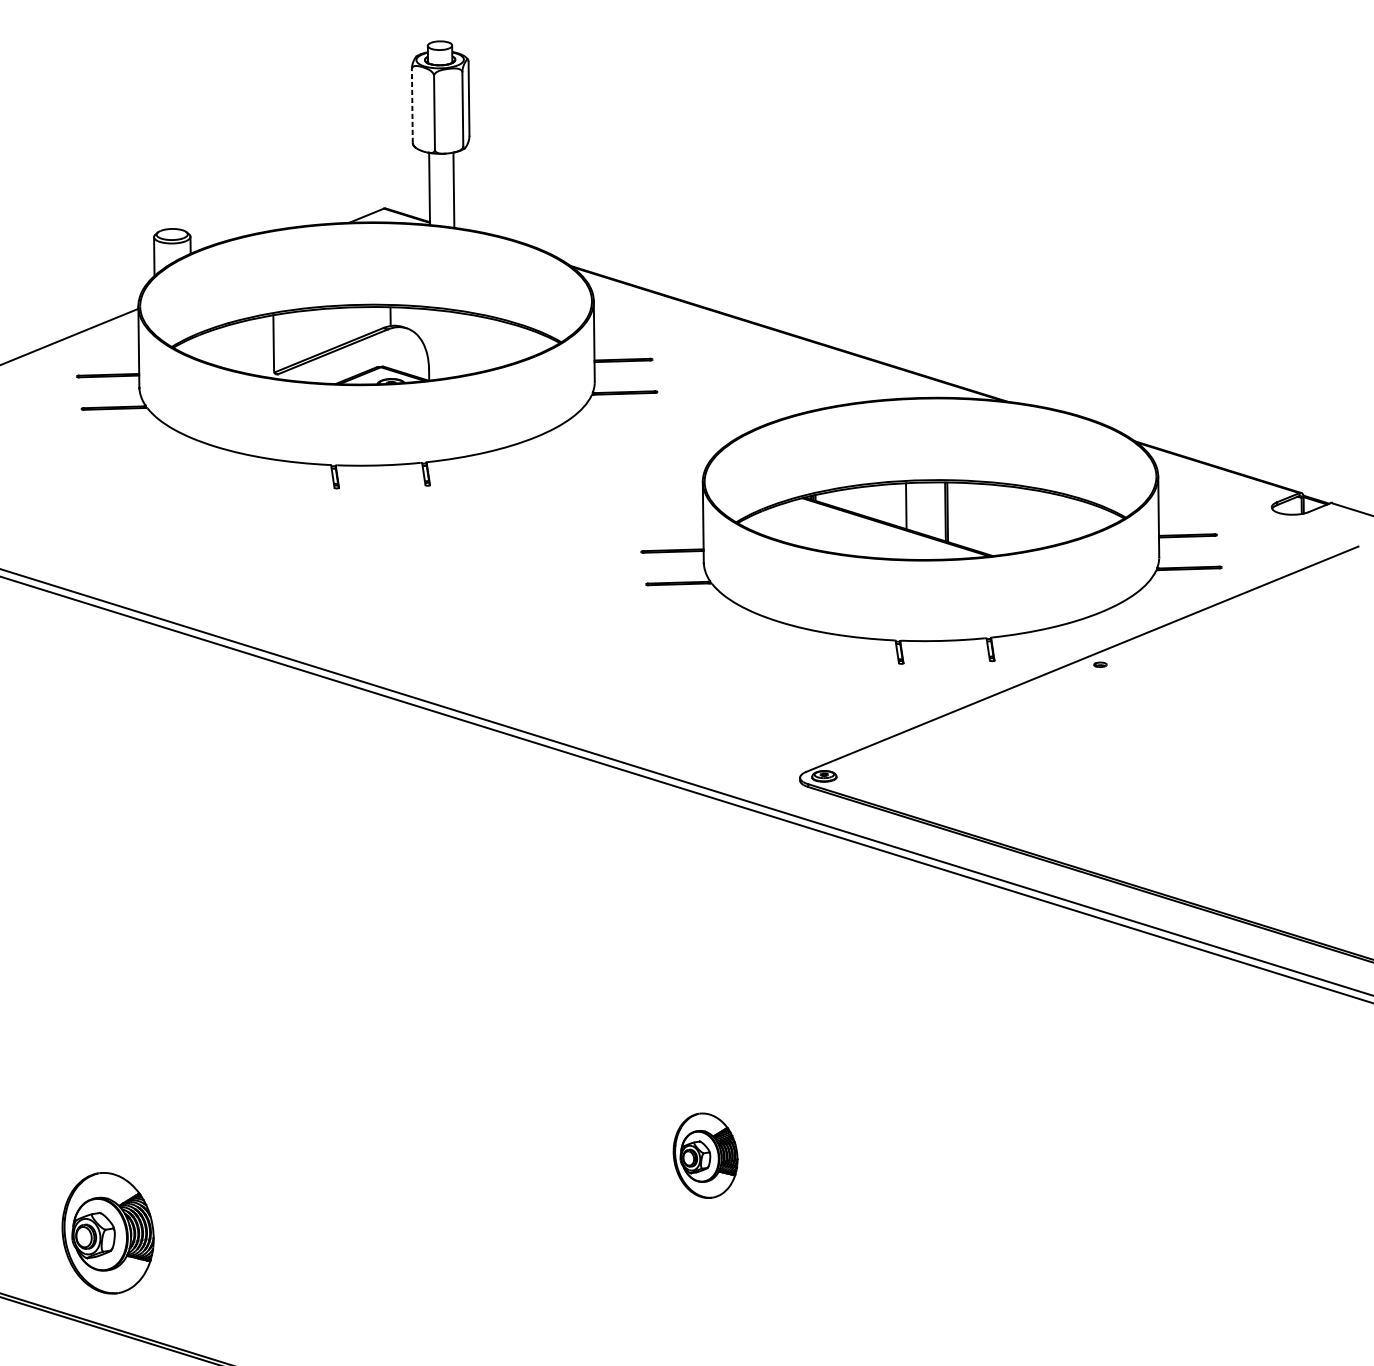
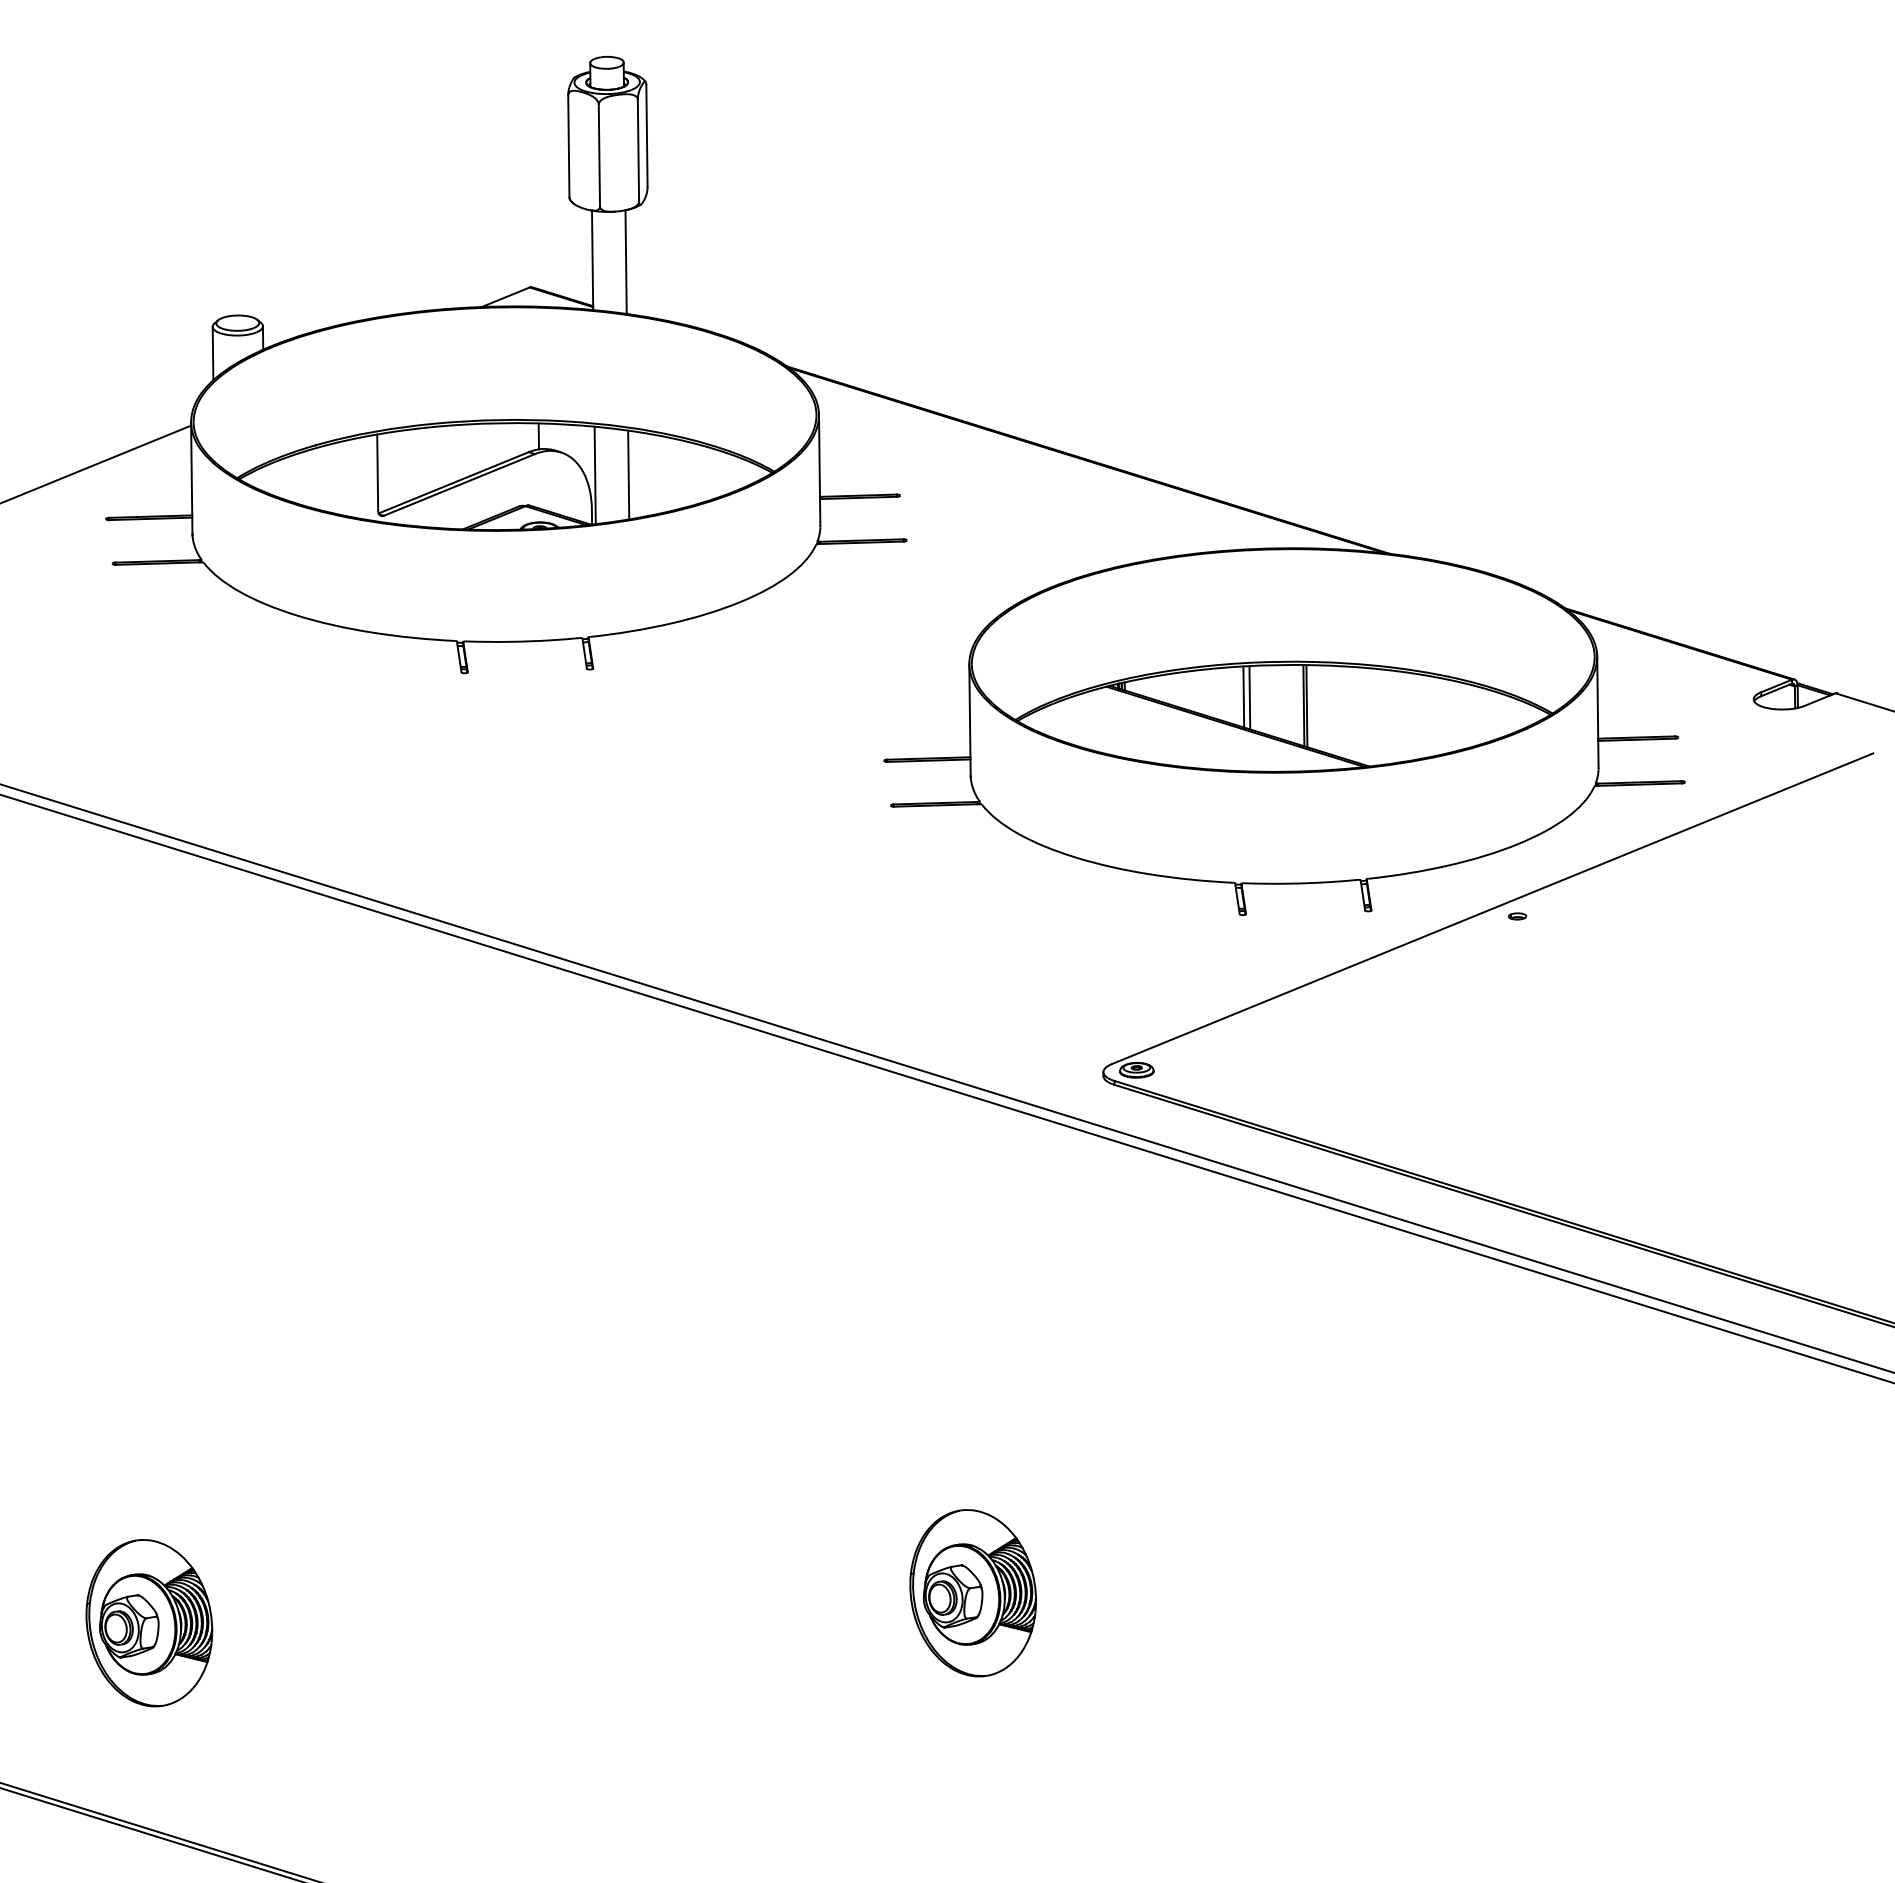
line: (412, 106) -> (568, 146), dashed -> solid
line: (455, 344) -> (628, 474), added
line: (430, 345) -> (594, 475), added
line: (901, 505) -> (1243, 696), added
part: (705, 1155) -> (972, 1593), size x1.43
part: (108, 1233) -> (149, 1623), moved

